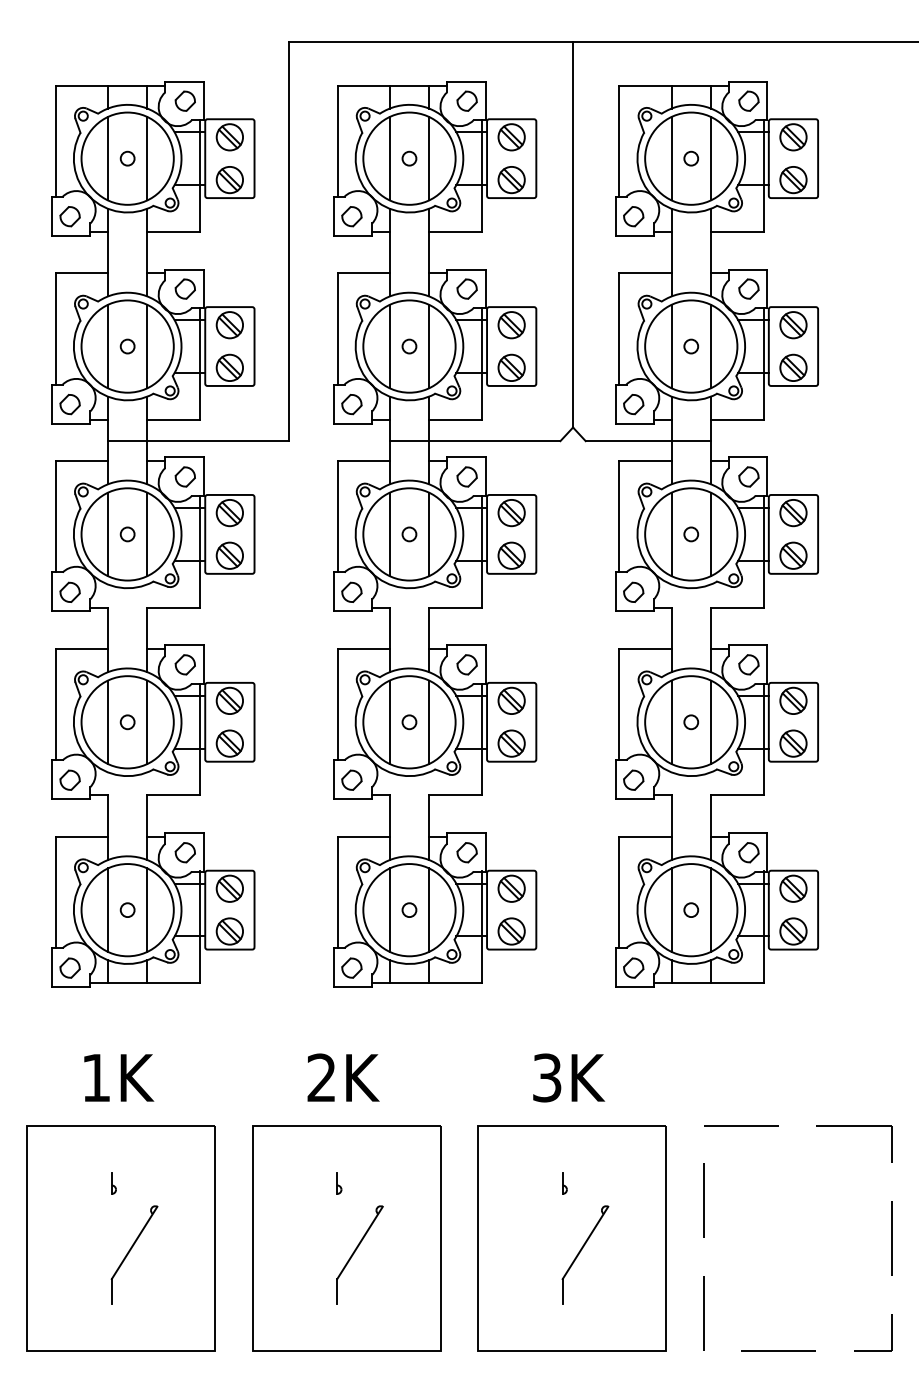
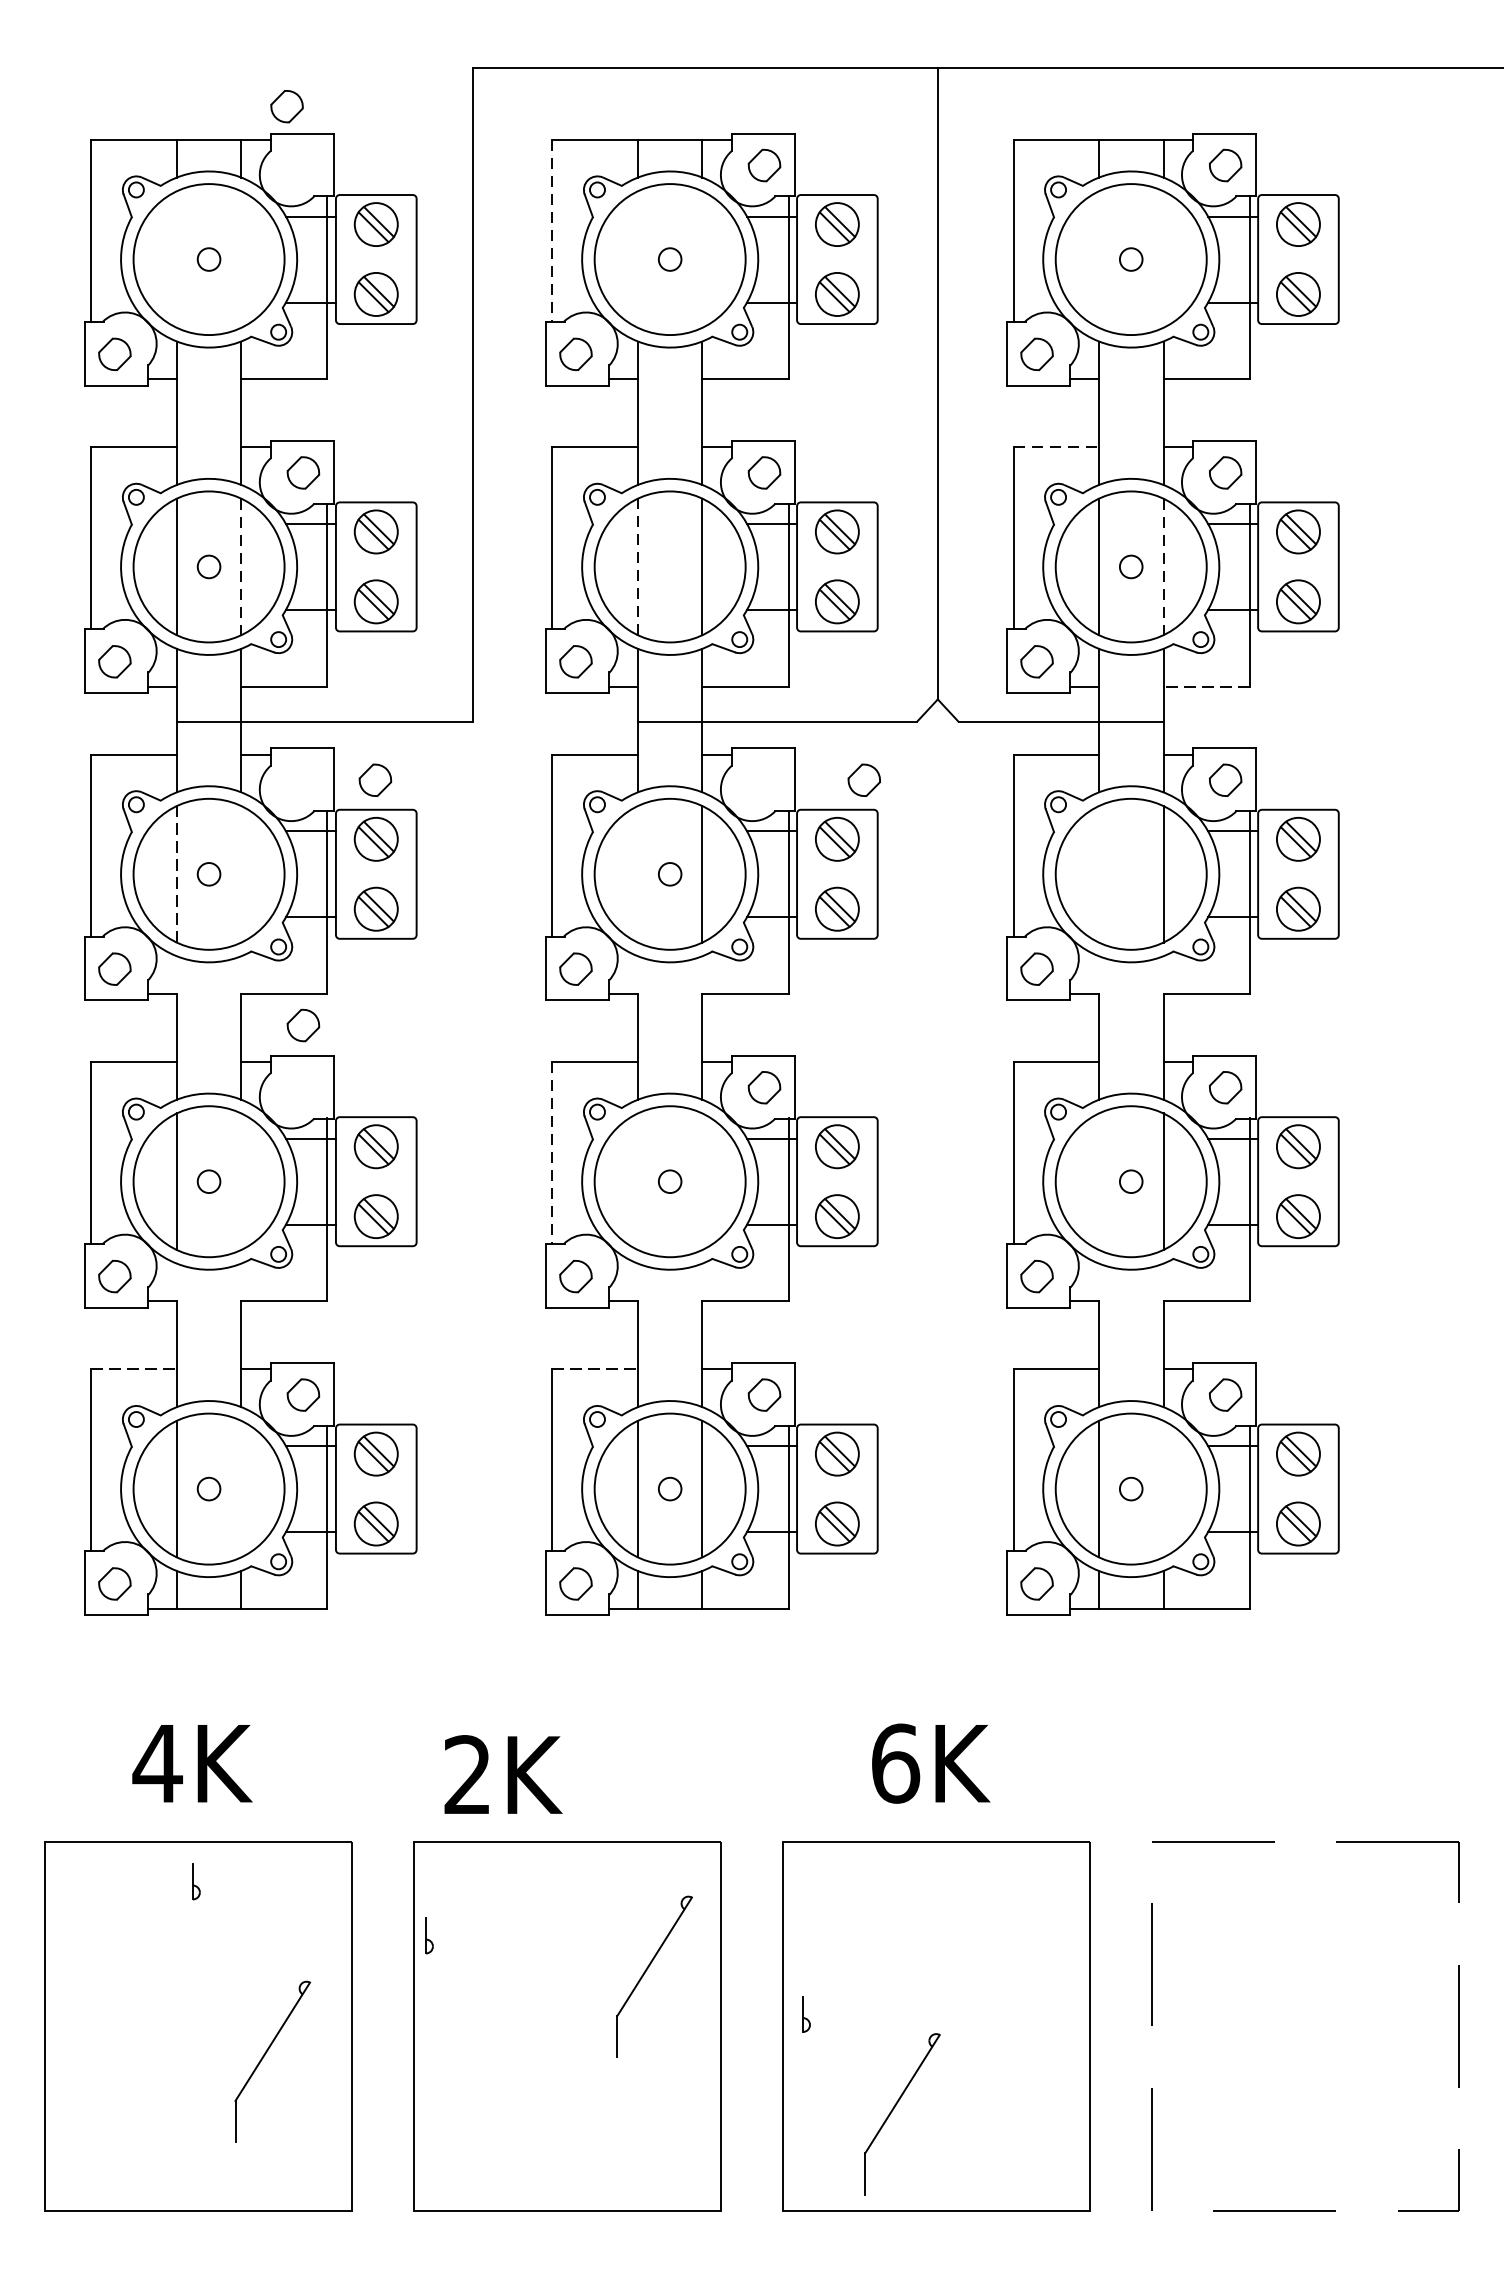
part: (184, 100) -> (285, 105), moved
line: (337, 141) -> (552, 231), solid -> dashed
line: (107, 158) -> (176, 259), removed
line: (147, 158) -> (241, 259), removed
line: (389, 158) -> (637, 259), removed
line: (429, 158) -> (702, 259), removed
line: (671, 158) -> (1098, 259), removed
line: (711, 158) -> (1164, 259), removed
line: (645, 273) -> (1056, 447), solid -> dashed
line: (147, 346) -> (241, 566), solid -> dashed
line: (389, 346) -> (637, 566), solid -> dashed
circle: (409, 346) -> (670, 566), removed
line: (711, 346) -> (1164, 566), solid -> dashed
line: (736, 419) -> (1205, 686), solid -> dashed
part: (184, 476) -> (374, 779), moved
part: (466, 476) -> (863, 779), moved
line: (107, 534) -> (176, 874), solid -> dashed
line: (147, 534) -> (241, 874), removed
line: (389, 534) -> (637, 874), removed
line: (671, 534) -> (1098, 874), removed
circle: (691, 534) -> (1131, 874), removed
part: (184, 664) -> (302, 1024), moved
line: (337, 704) -> (552, 1152), solid -> dashed
line: (147, 722) -> (241, 1182), removed
line: (389, 722) -> (637, 1182), removed
line: (429, 722) -> (702, 1182), removed
line: (671, 722) -> (1098, 1182), removed
line: (82, 836) -> (135, 1368), solid -> dashed
line: (364, 836) -> (596, 1368), solid -> dashed
line: (147, 909) -> (241, 1488), removed
line: (711, 909) -> (1164, 1488), removed
text: (95, 1077) -> (156, 1762), 1K -> 4K
text: (343, 1077) -> (503, 1774), moved
text: (547, 1077) -> (895, 1762), 3K -> 6K
part: (113, 1183) -> (195, 1882), moved
part: (339, 1183) -> (429, 1936), moved
part: (564, 1183) -> (805, 2014), moved
part: (134, 1254) -> (272, 2060), moved
part: (359, 1254) -> (653, 1975), moved
part: (585, 1254) -> (902, 2113), moved

